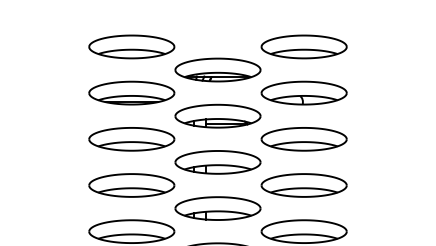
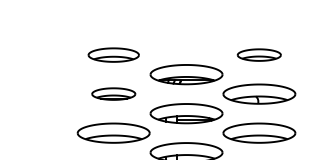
part: (131, 46) -> (113, 54), size x0.7
part: (303, 46) -> (258, 54), size x0.6
part: (131, 92) -> (113, 93), size x0.6

